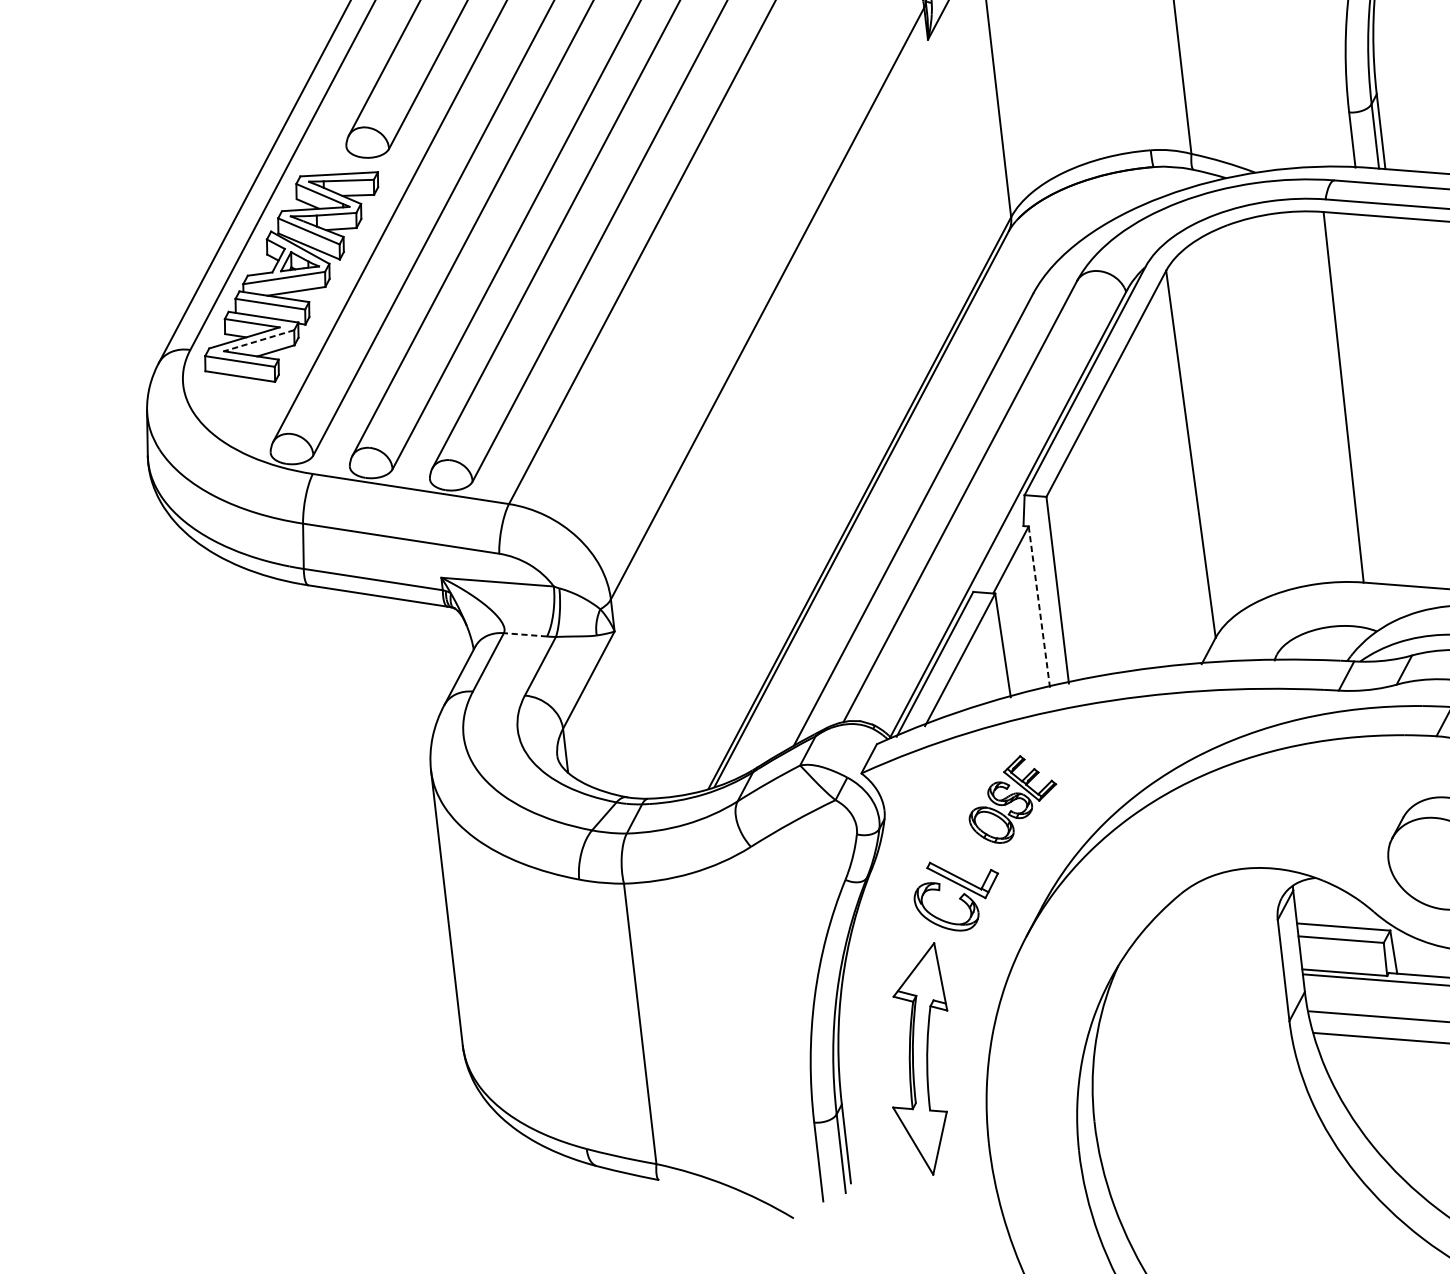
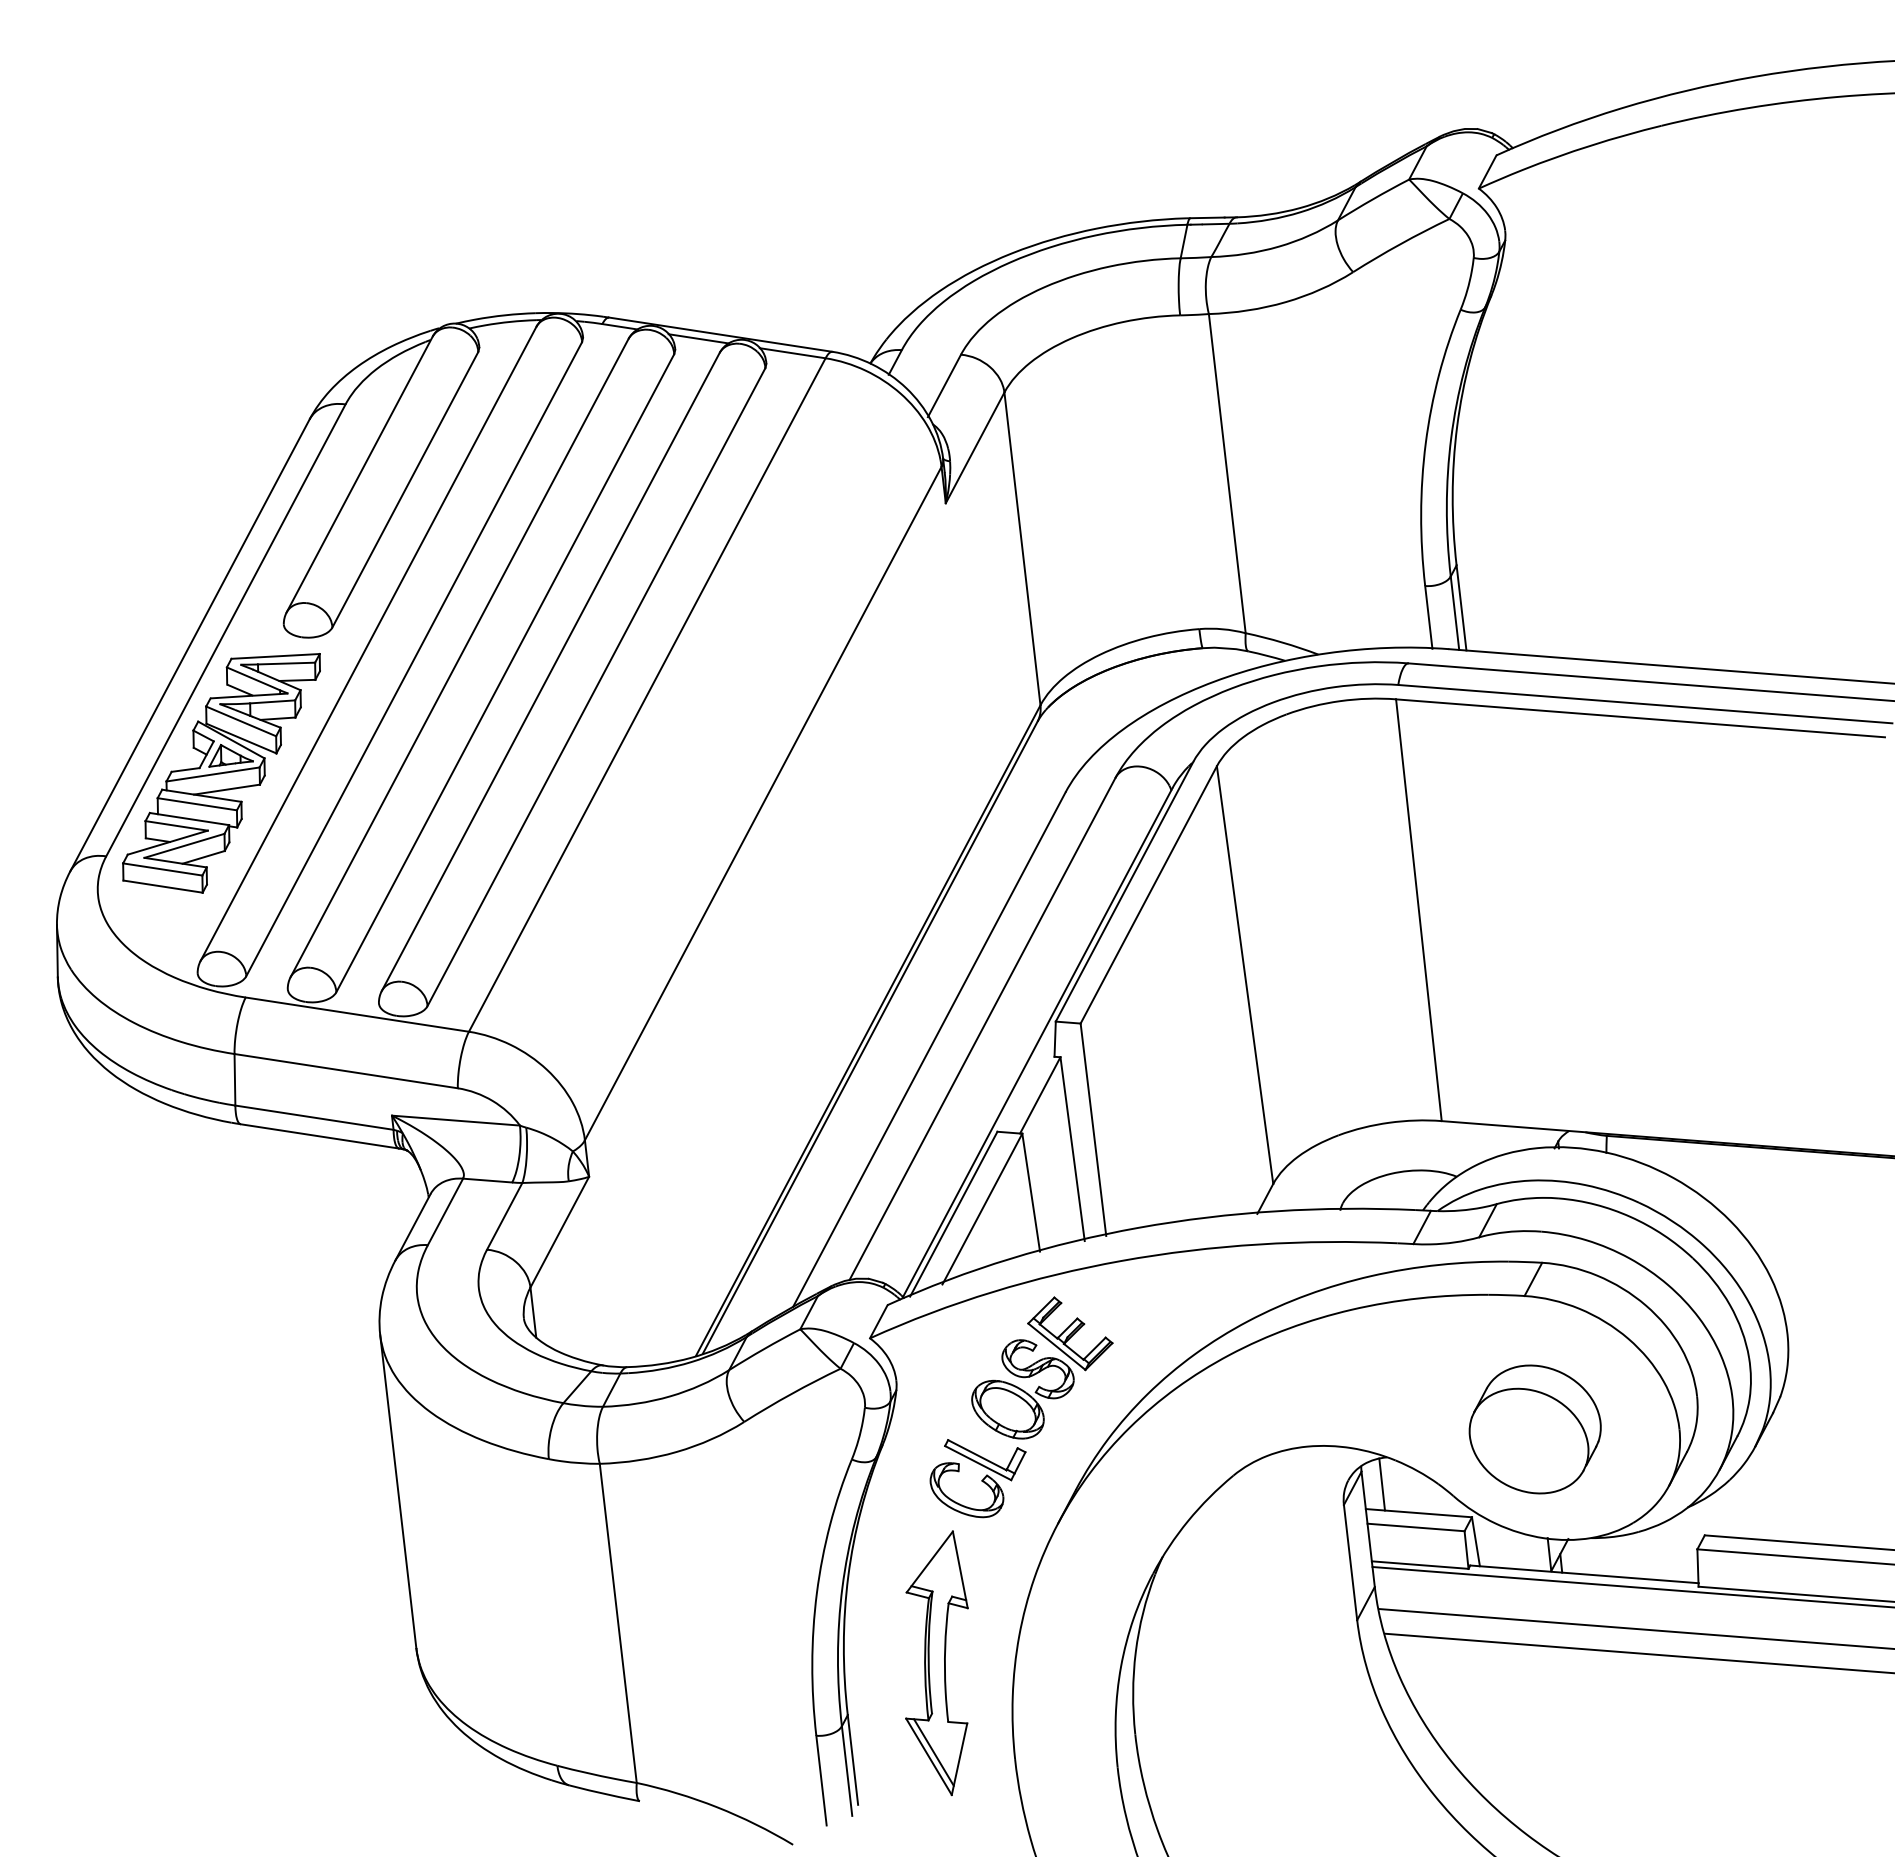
line: (259, 340) -> (184, 845), dashed -> solid
line: (1039, 607) -> (1072, 1149), dashed -> solid
line: (525, 634) -> (487, 1180), dashed -> solid
part: (1012, 799) -> (1042, 1367), size x1.43
line: (1310, 901) -> (1381, 1484), added
line: (917, 1137) -> (933, 1752), added

